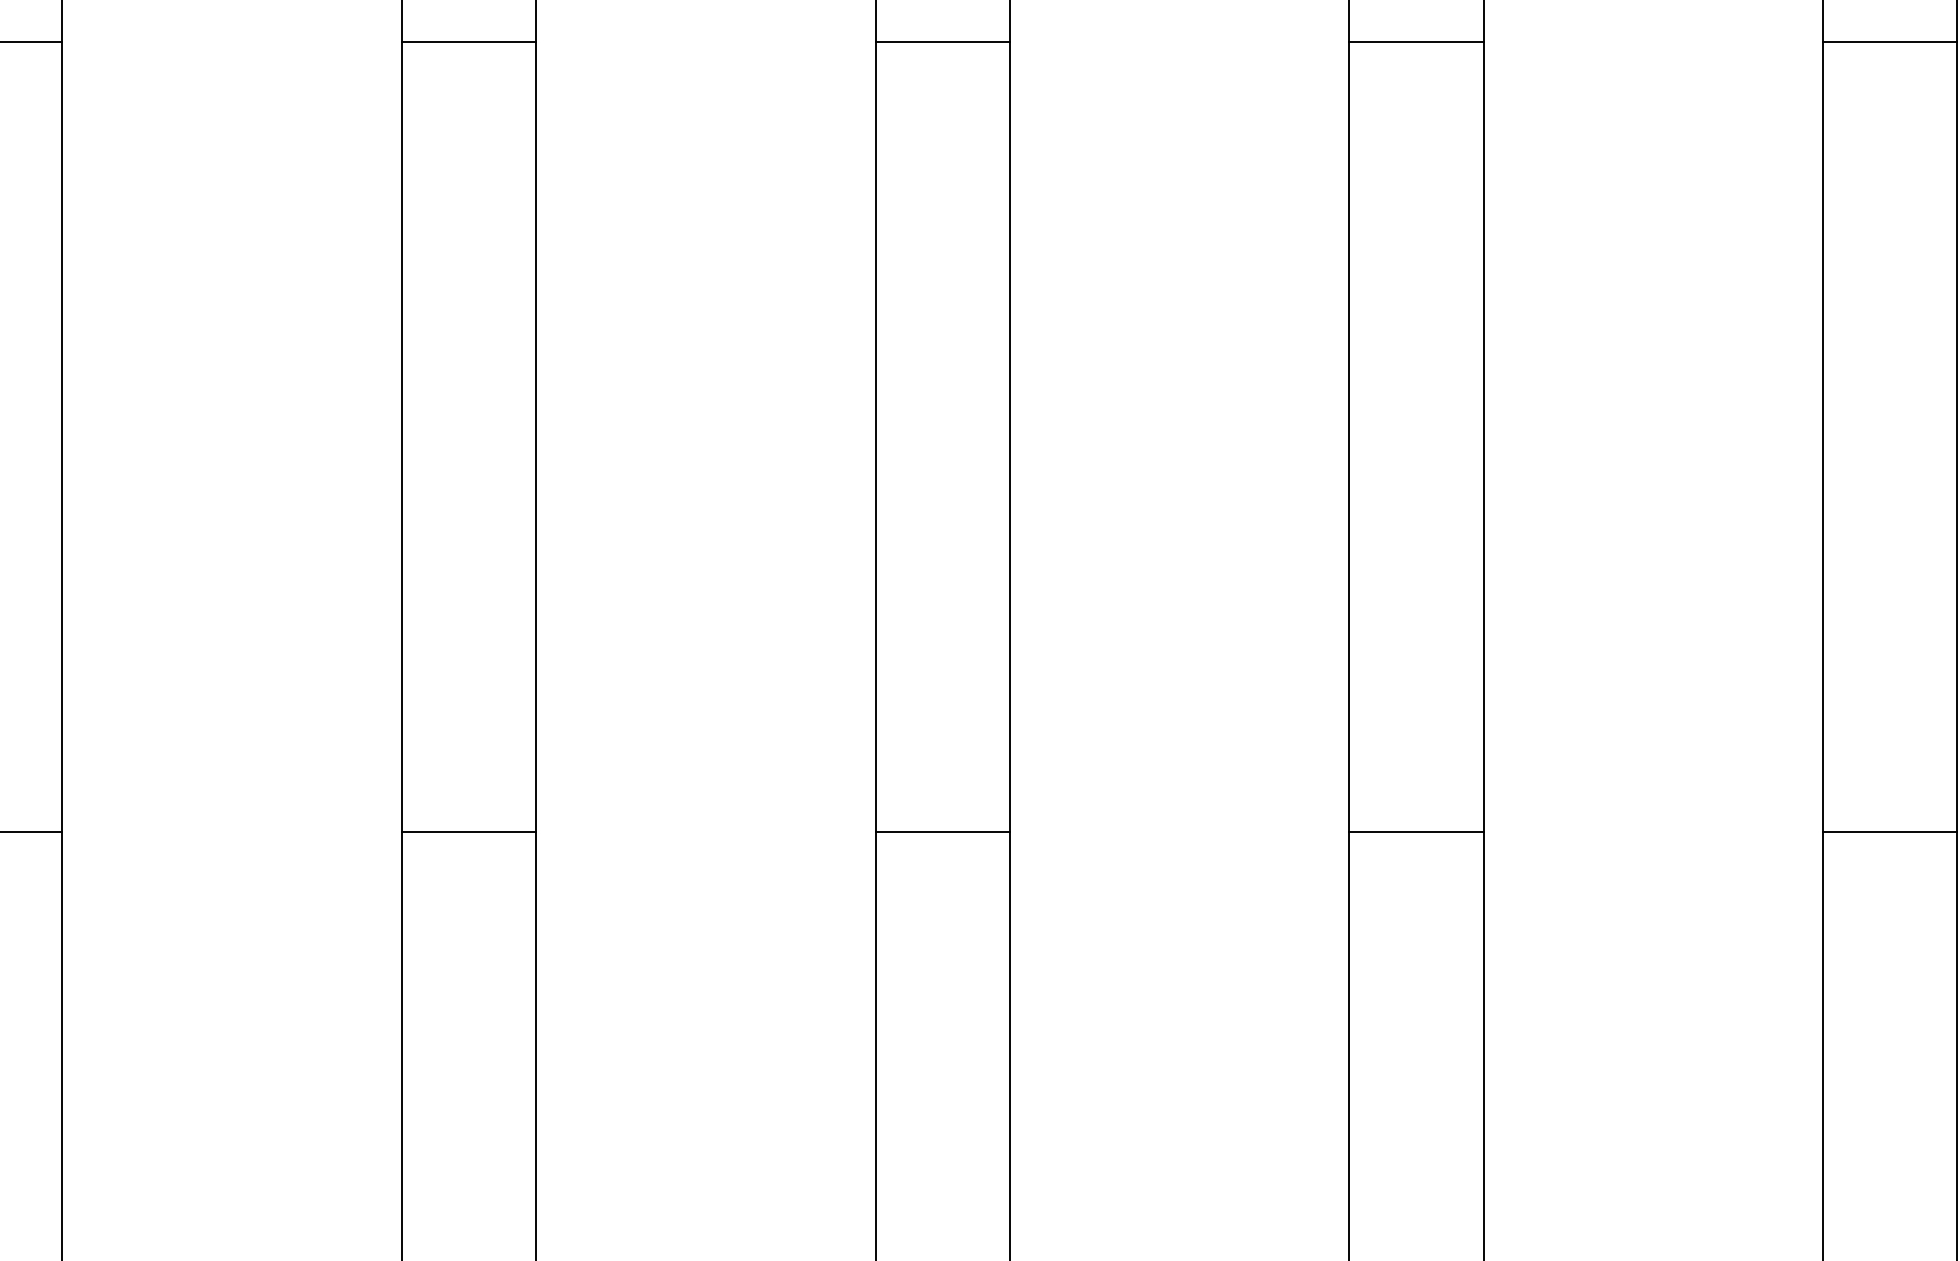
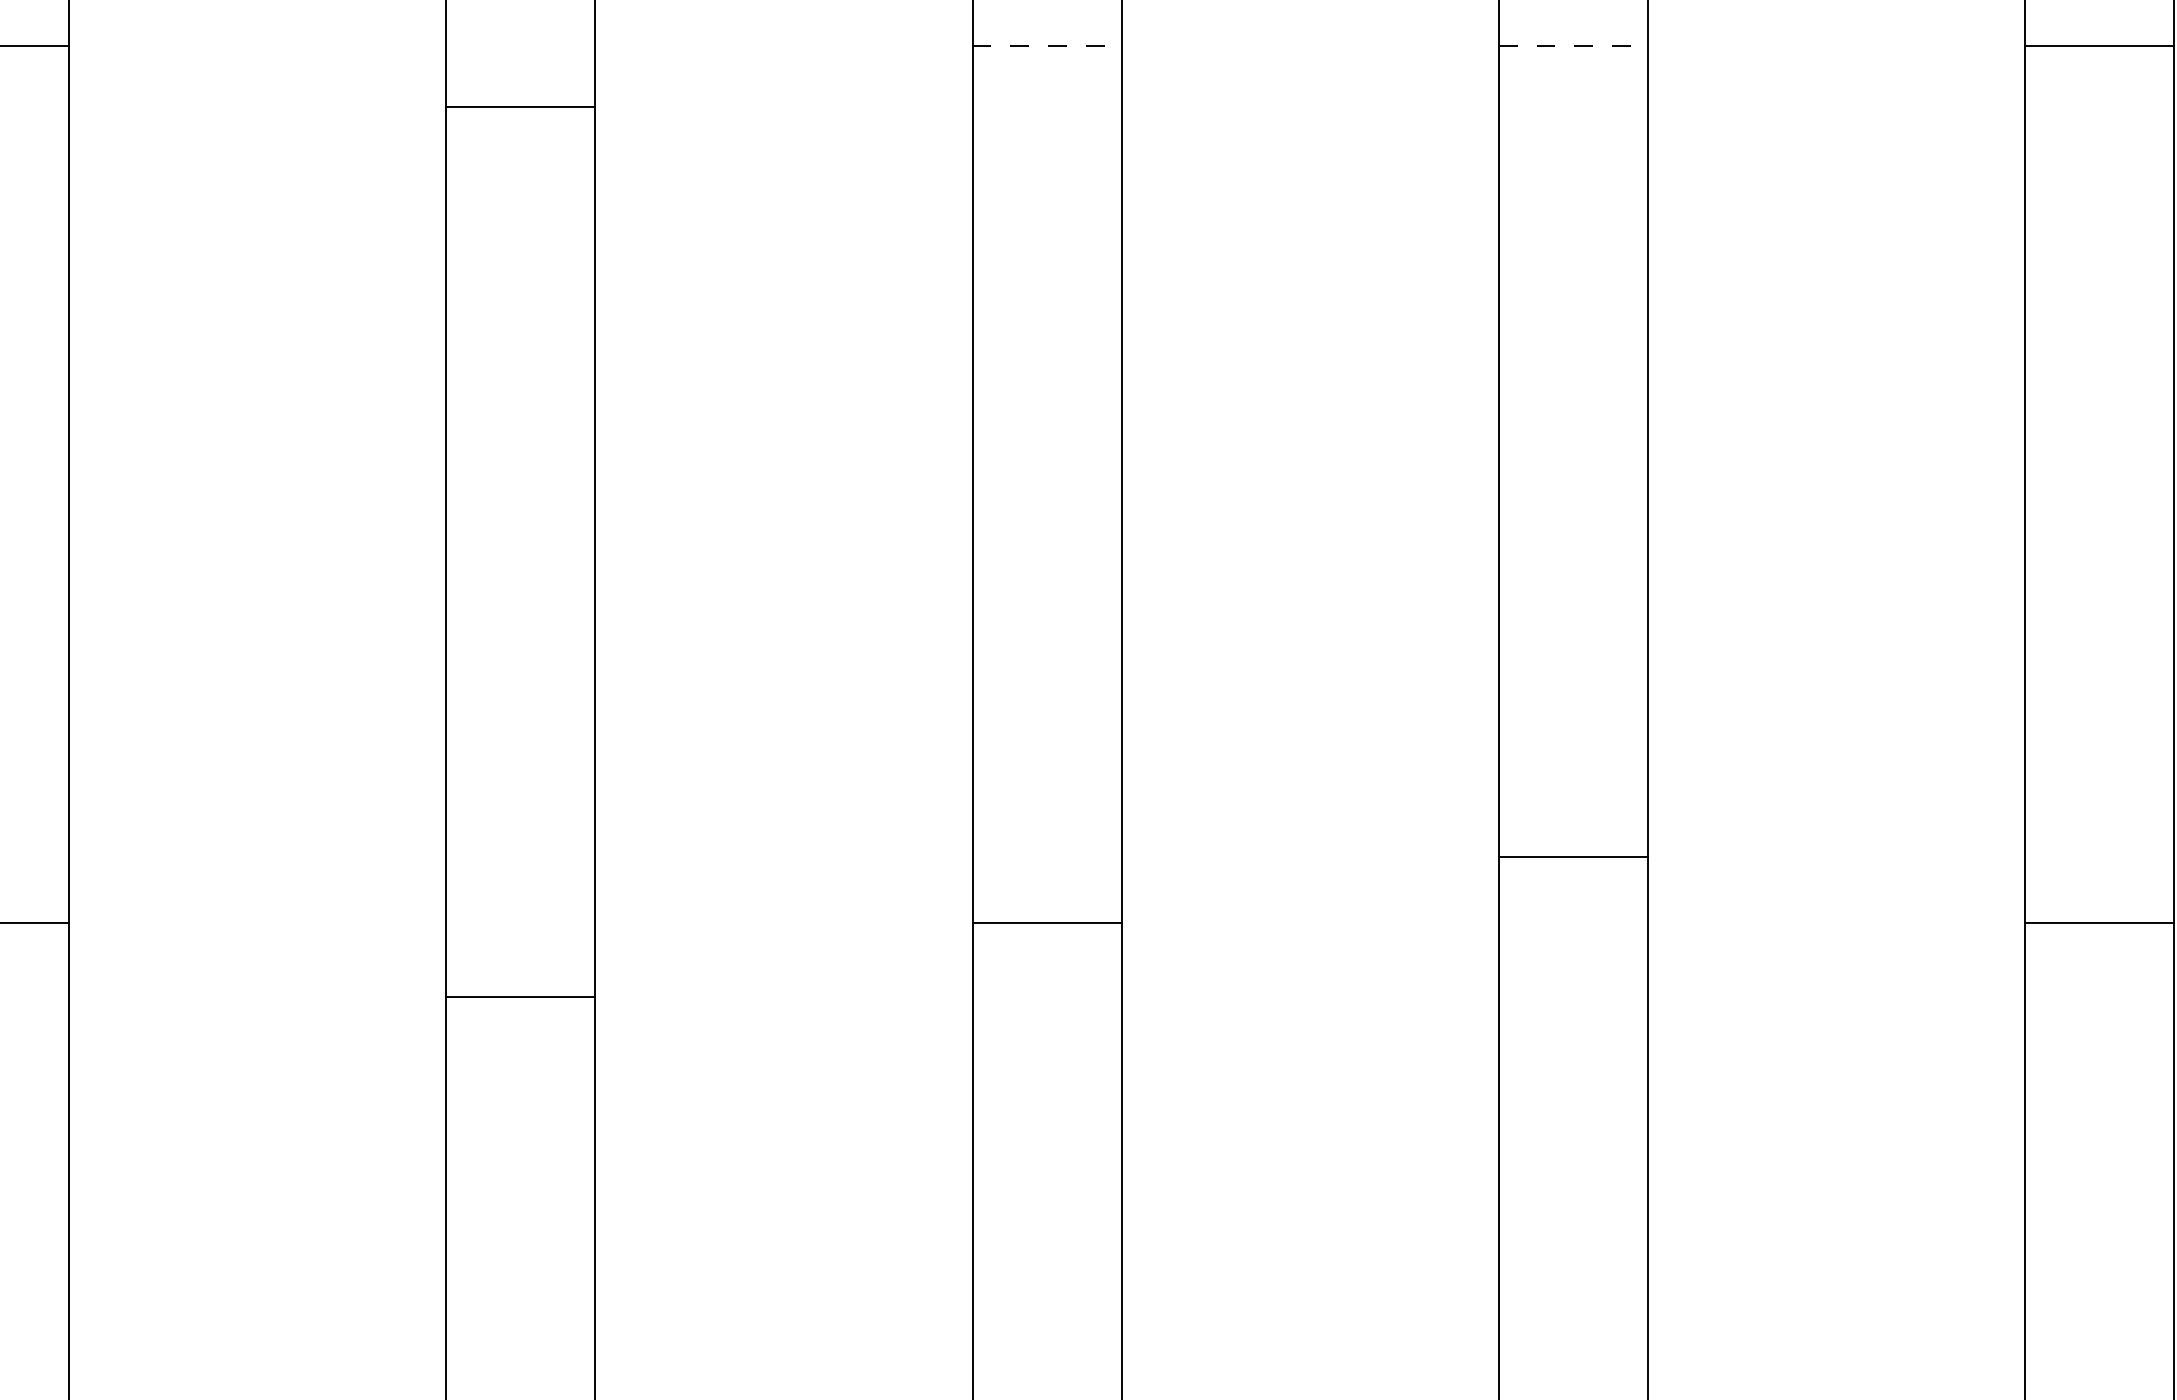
line: (468, 42) -> (520, 107), moved
line: (943, 42) -> (1047, 46), solid -> dashed
line: (1416, 42) -> (1573, 46), solid -> dashed
line: (468, 831) -> (520, 997), moved
line: (1415, 831) -> (1572, 857), moved

